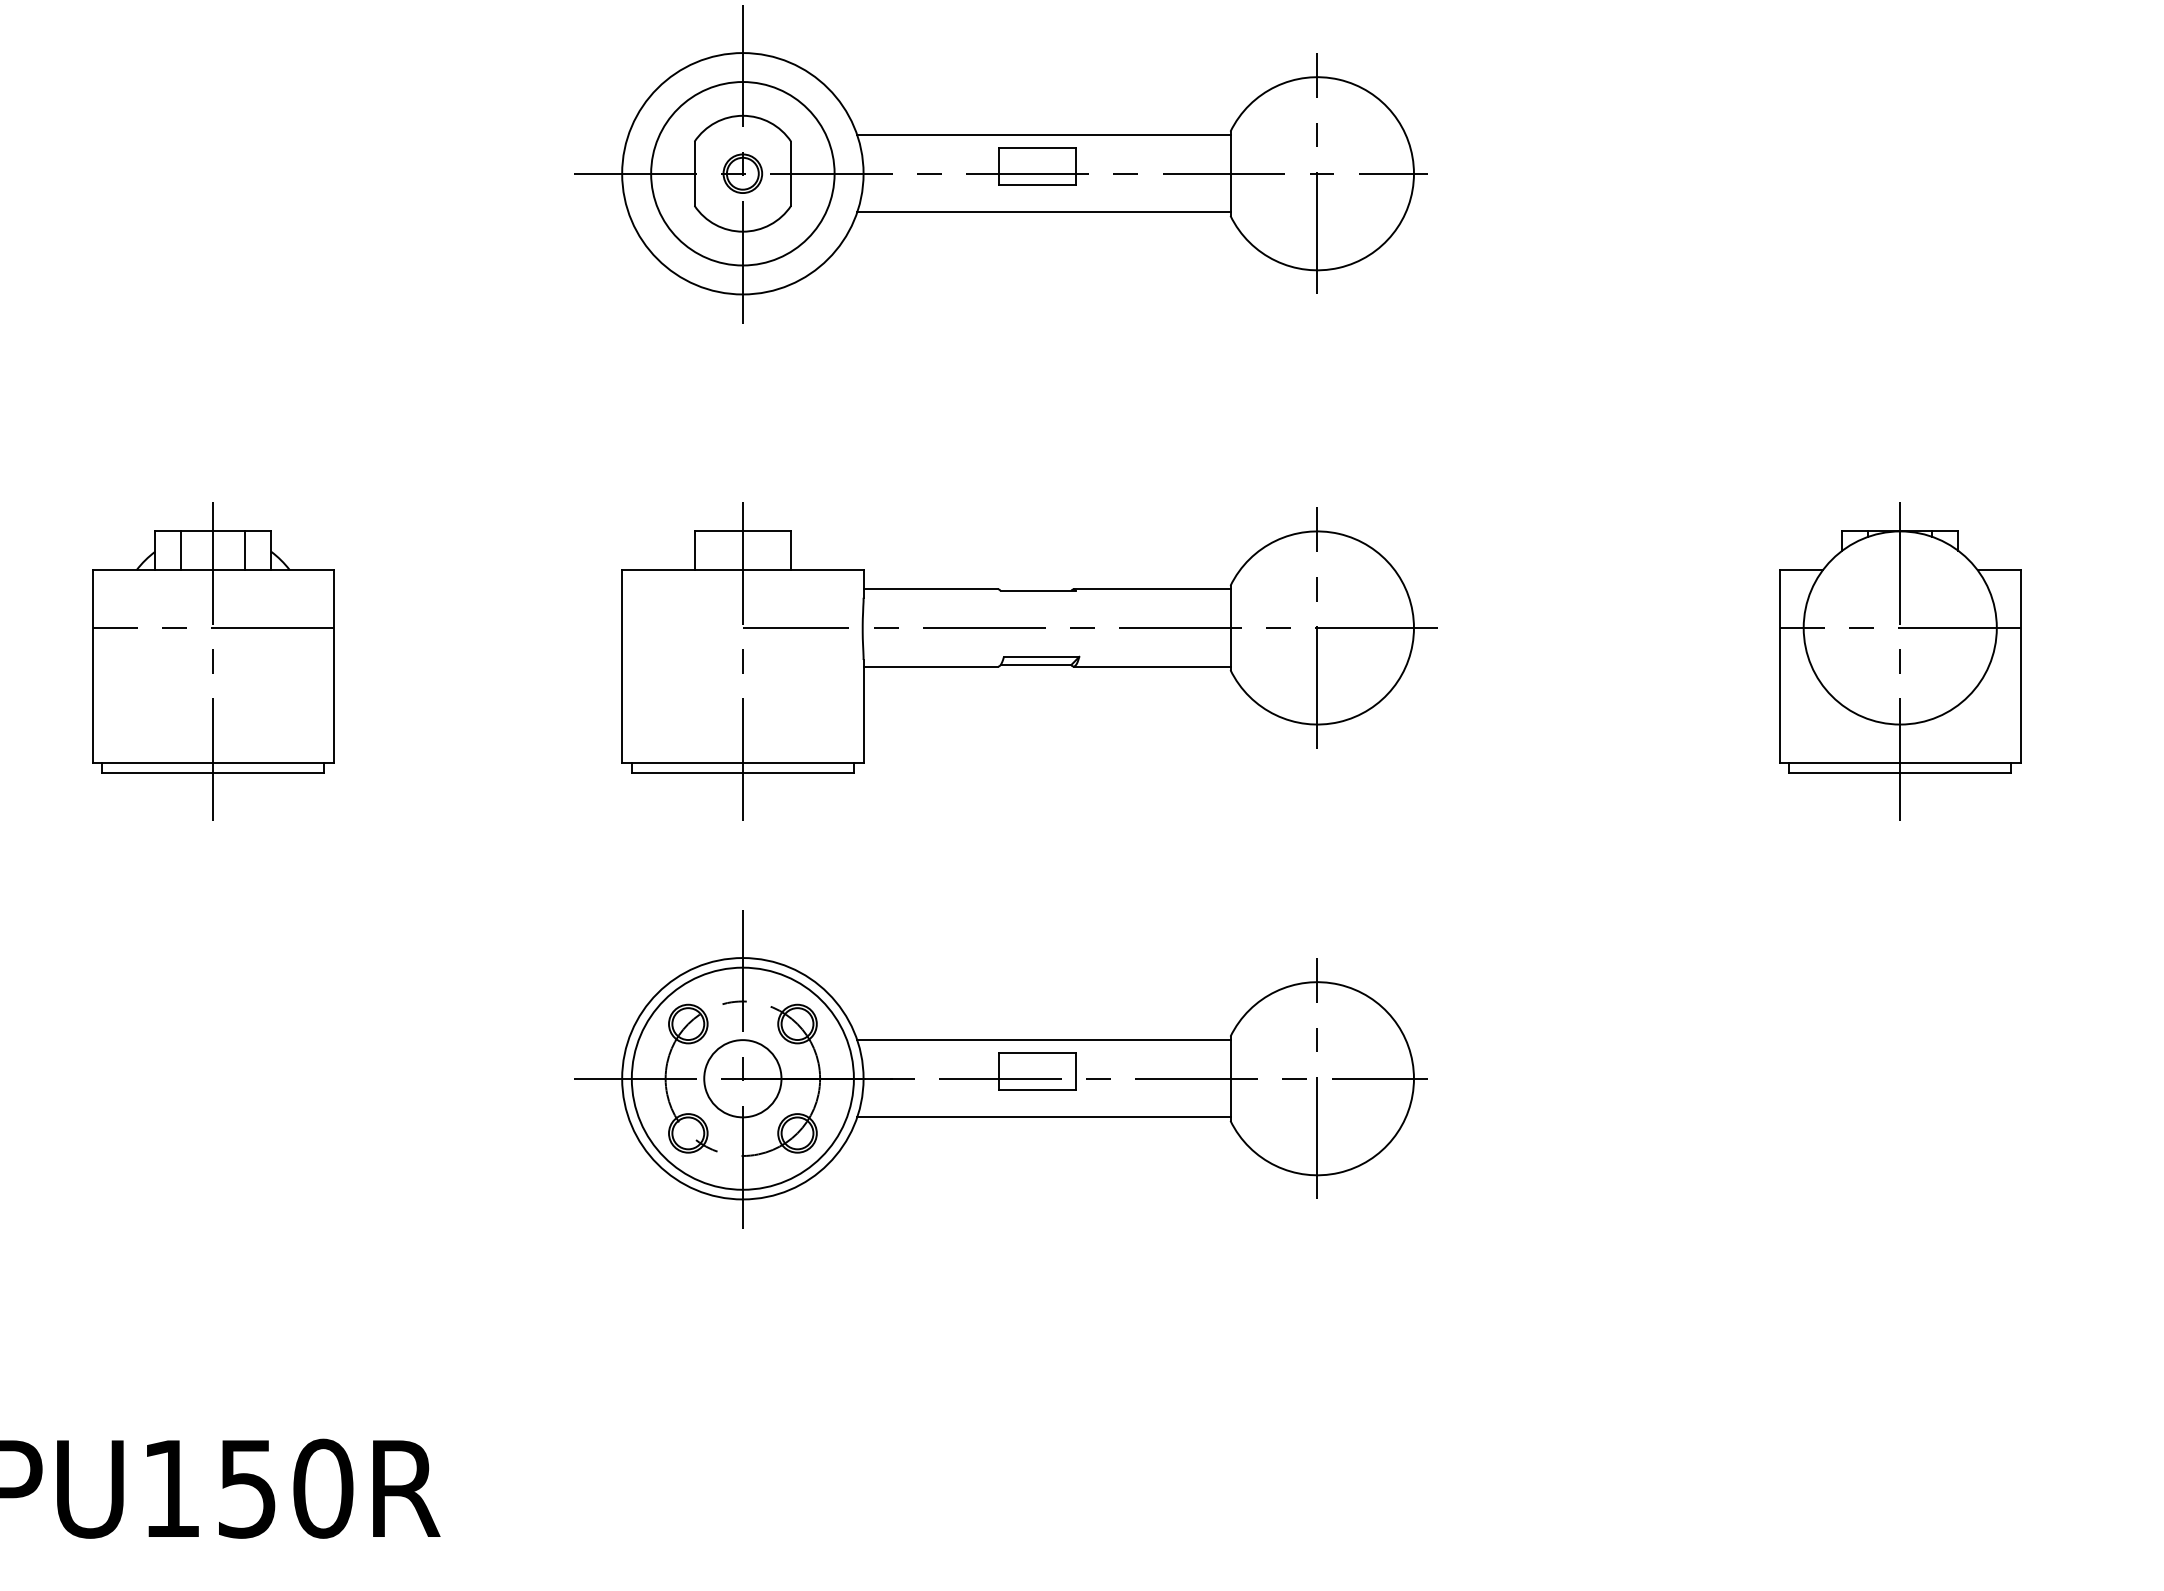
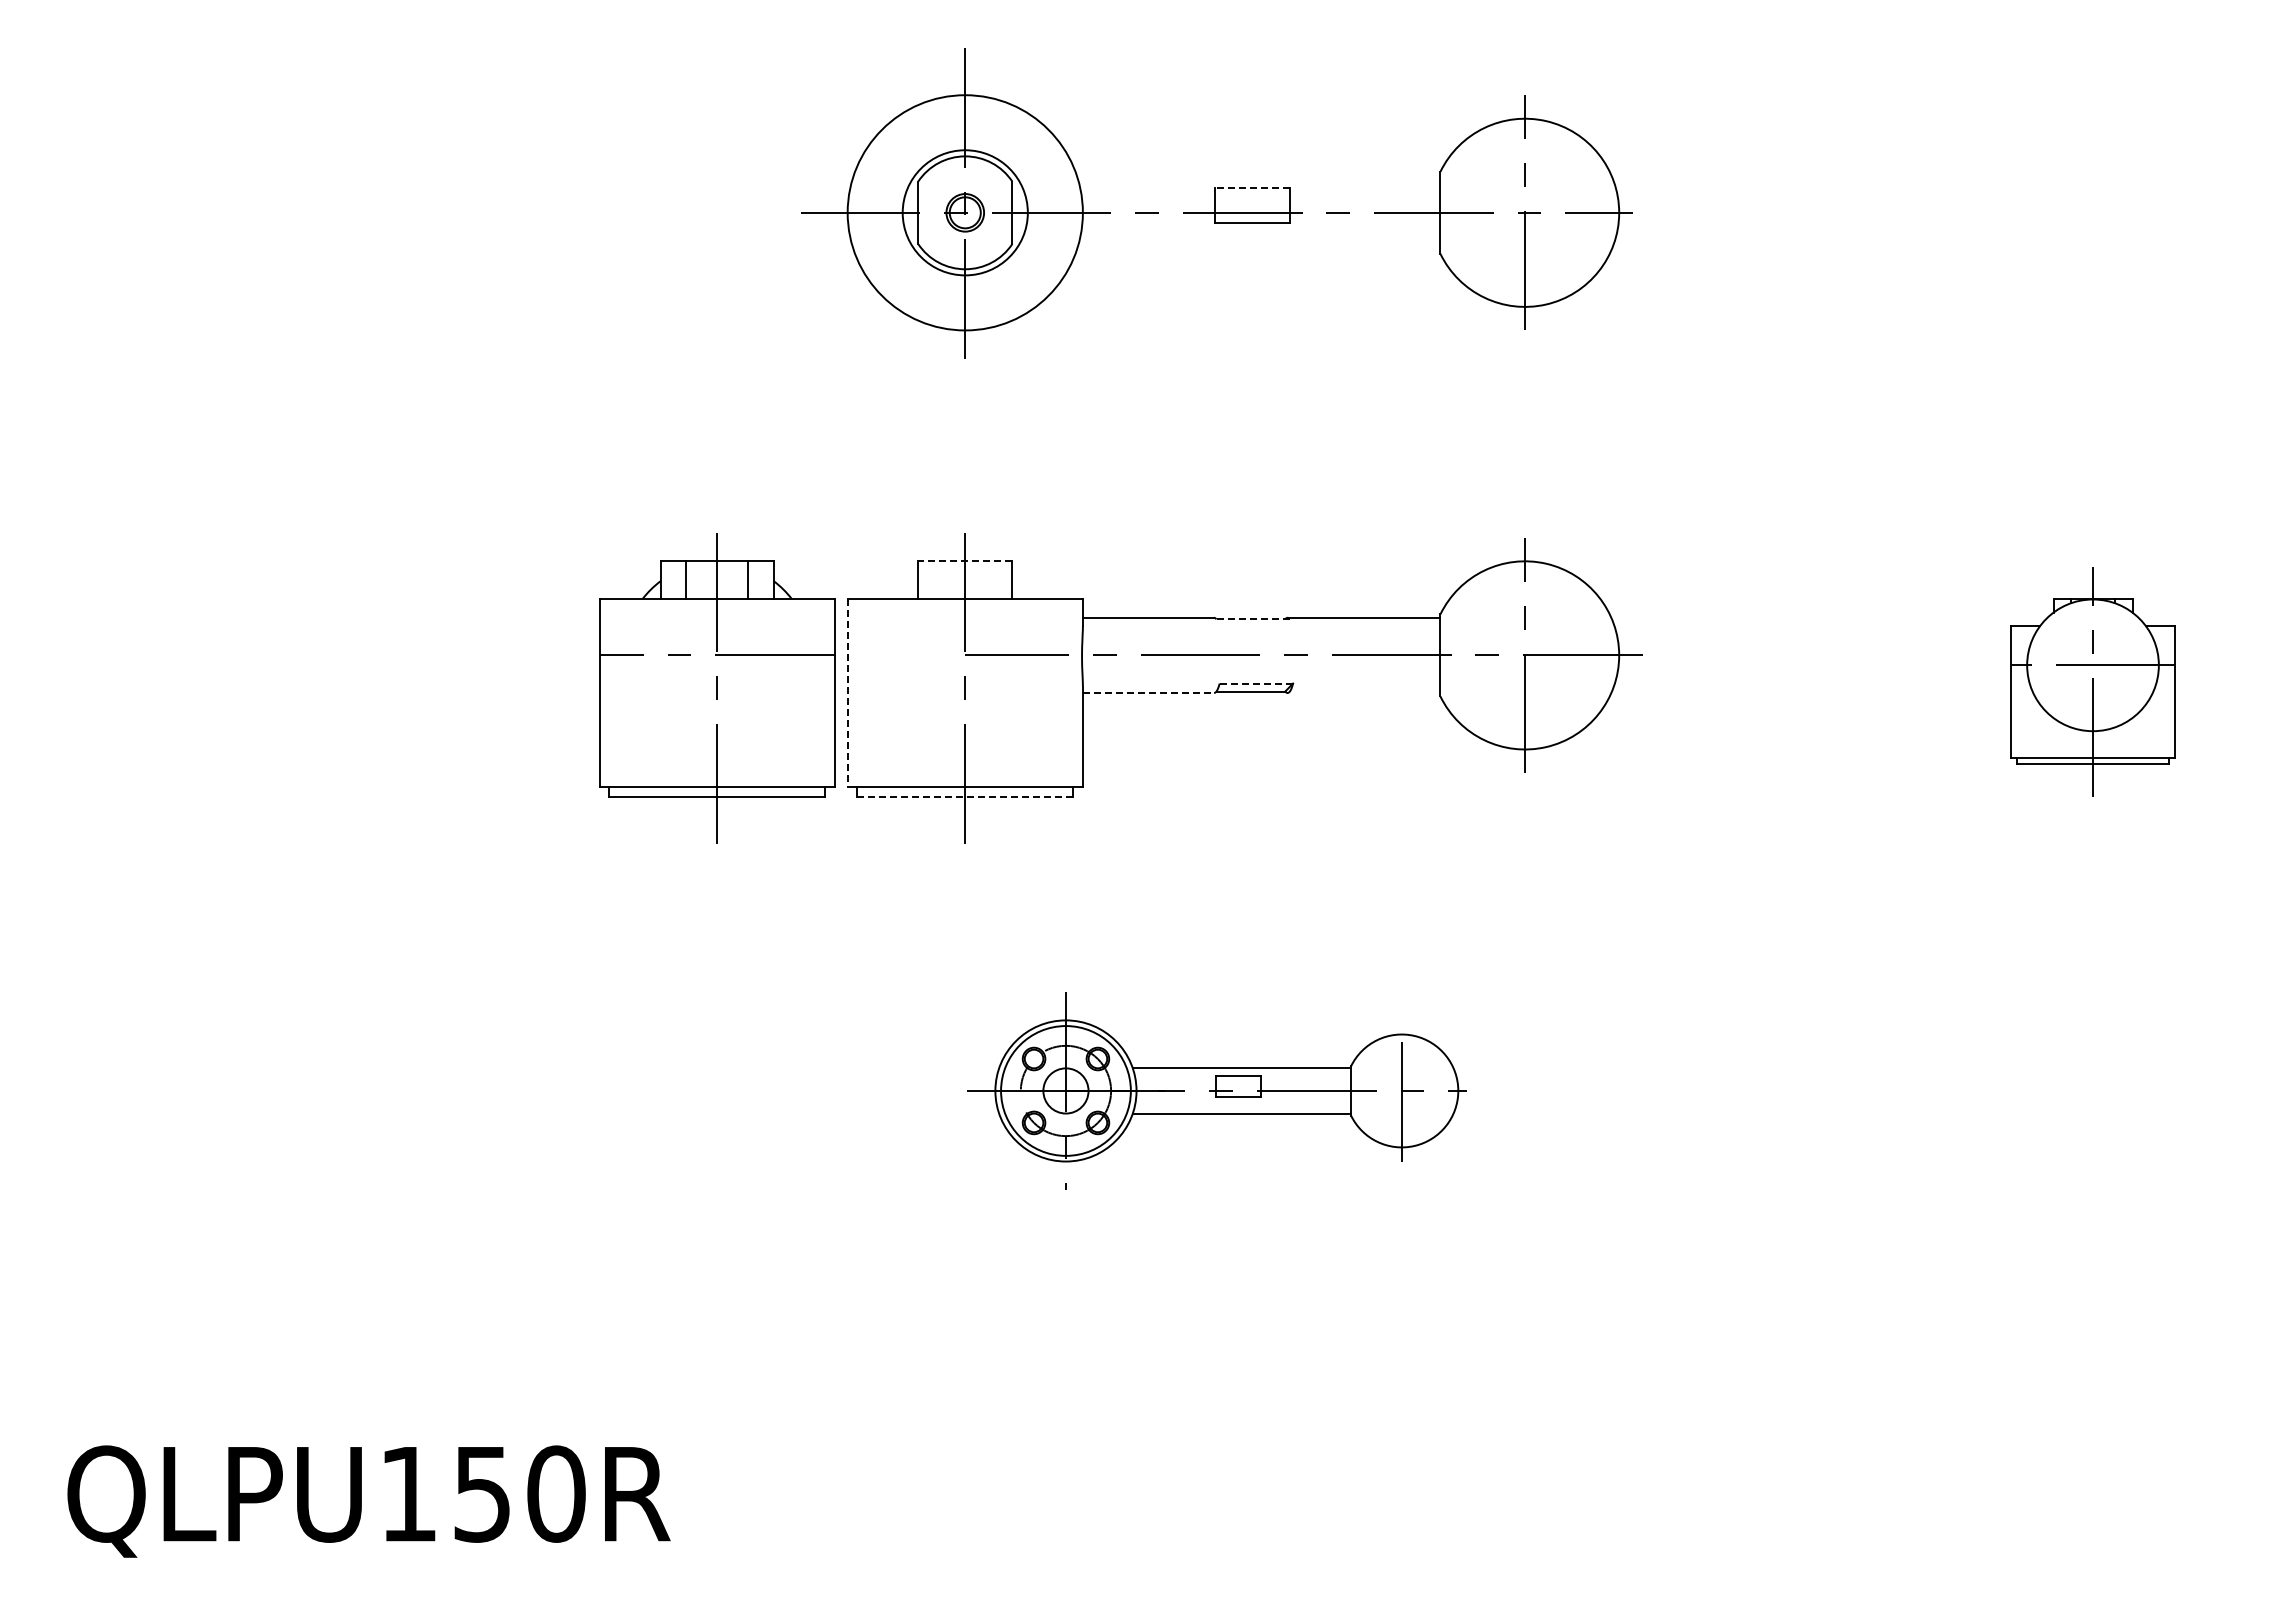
line: (1043, 135) -> (1258, 175), removed
line: (1037, 147) -> (1252, 187), solid -> dashed
circle: (742, 173) -> (964, 212), size x0.7
line: (1043, 212) -> (1258, 250), removed
line: (742, 531) -> (964, 561), solid -> dashed
line: (1038, 591) -> (1253, 619), solid -> dashed
line: (1041, 656) -> (1256, 683), solid -> dashed
part: (213, 661) -> (717, 688), moved
part: (1899, 661) -> (2092, 688), size x0.7
line: (621, 667) -> (847, 693), solid -> dashed
line: (930, 667) -> (1148, 693), solid -> dashed
line: (1151, 667) -> (1363, 693), removed
line: (742, 772) -> (964, 796), solid -> dashed
part: (1000, 1069) -> (1216, 1085), size x0.6

